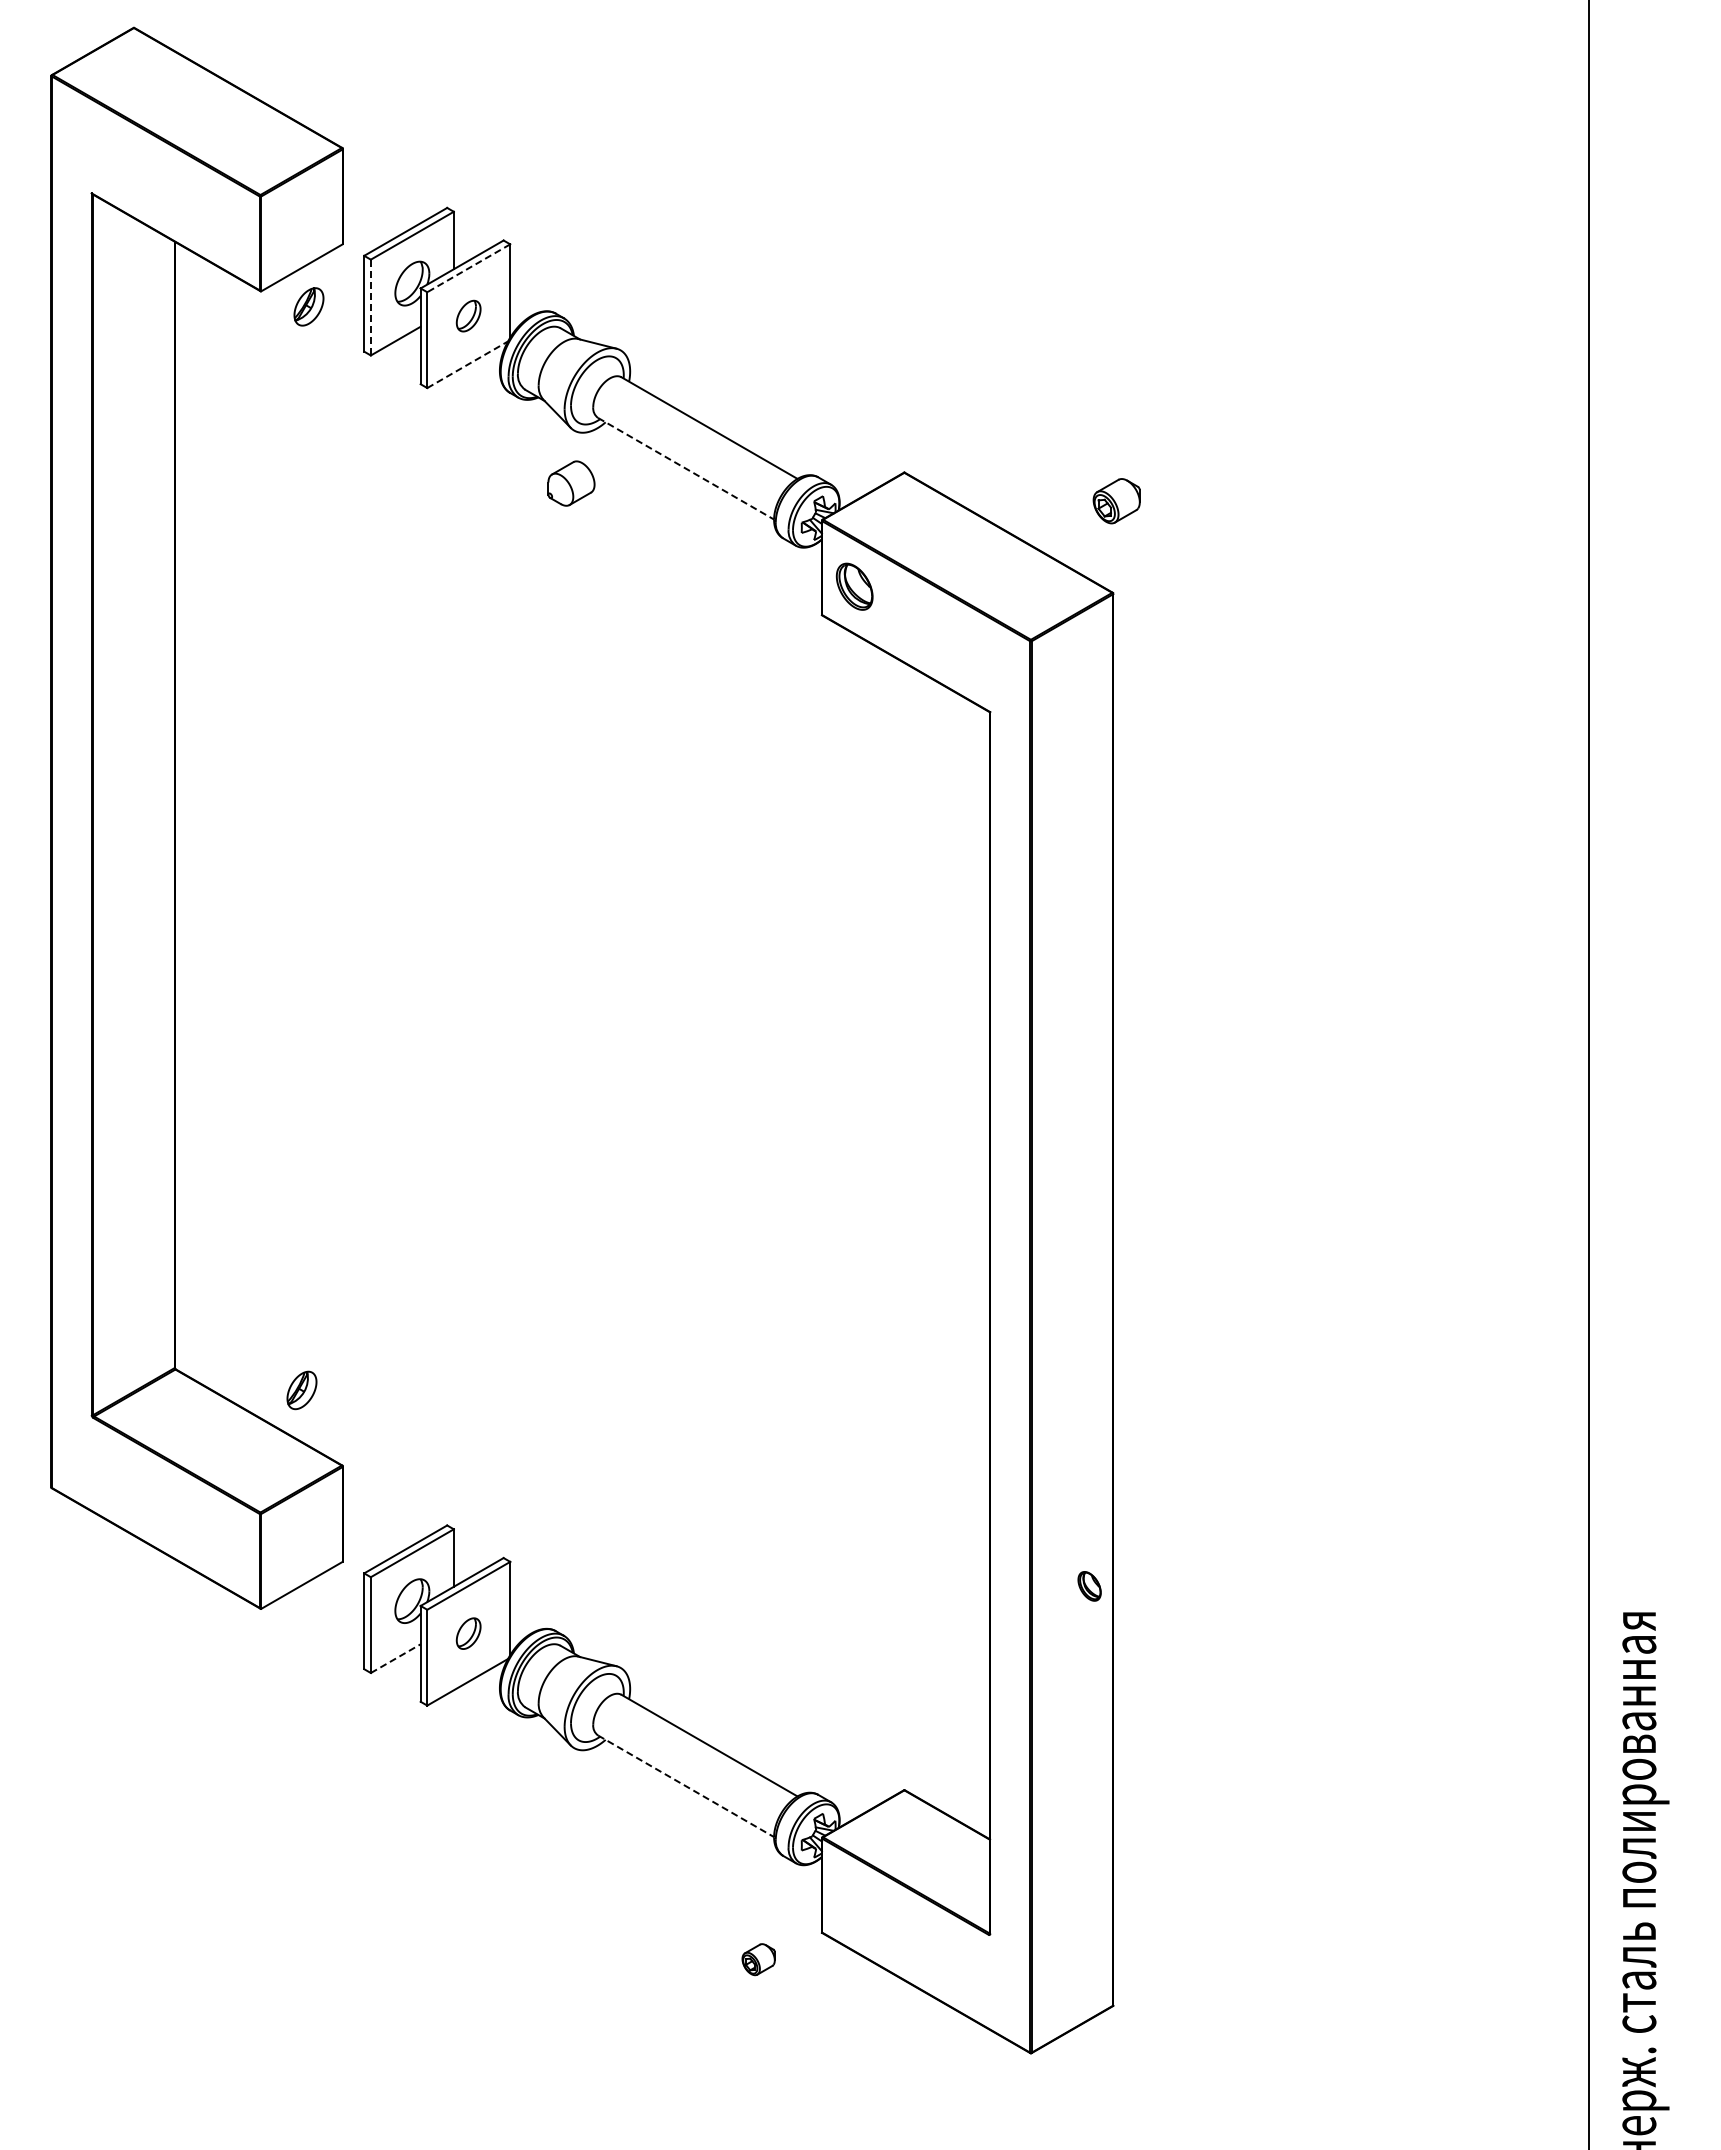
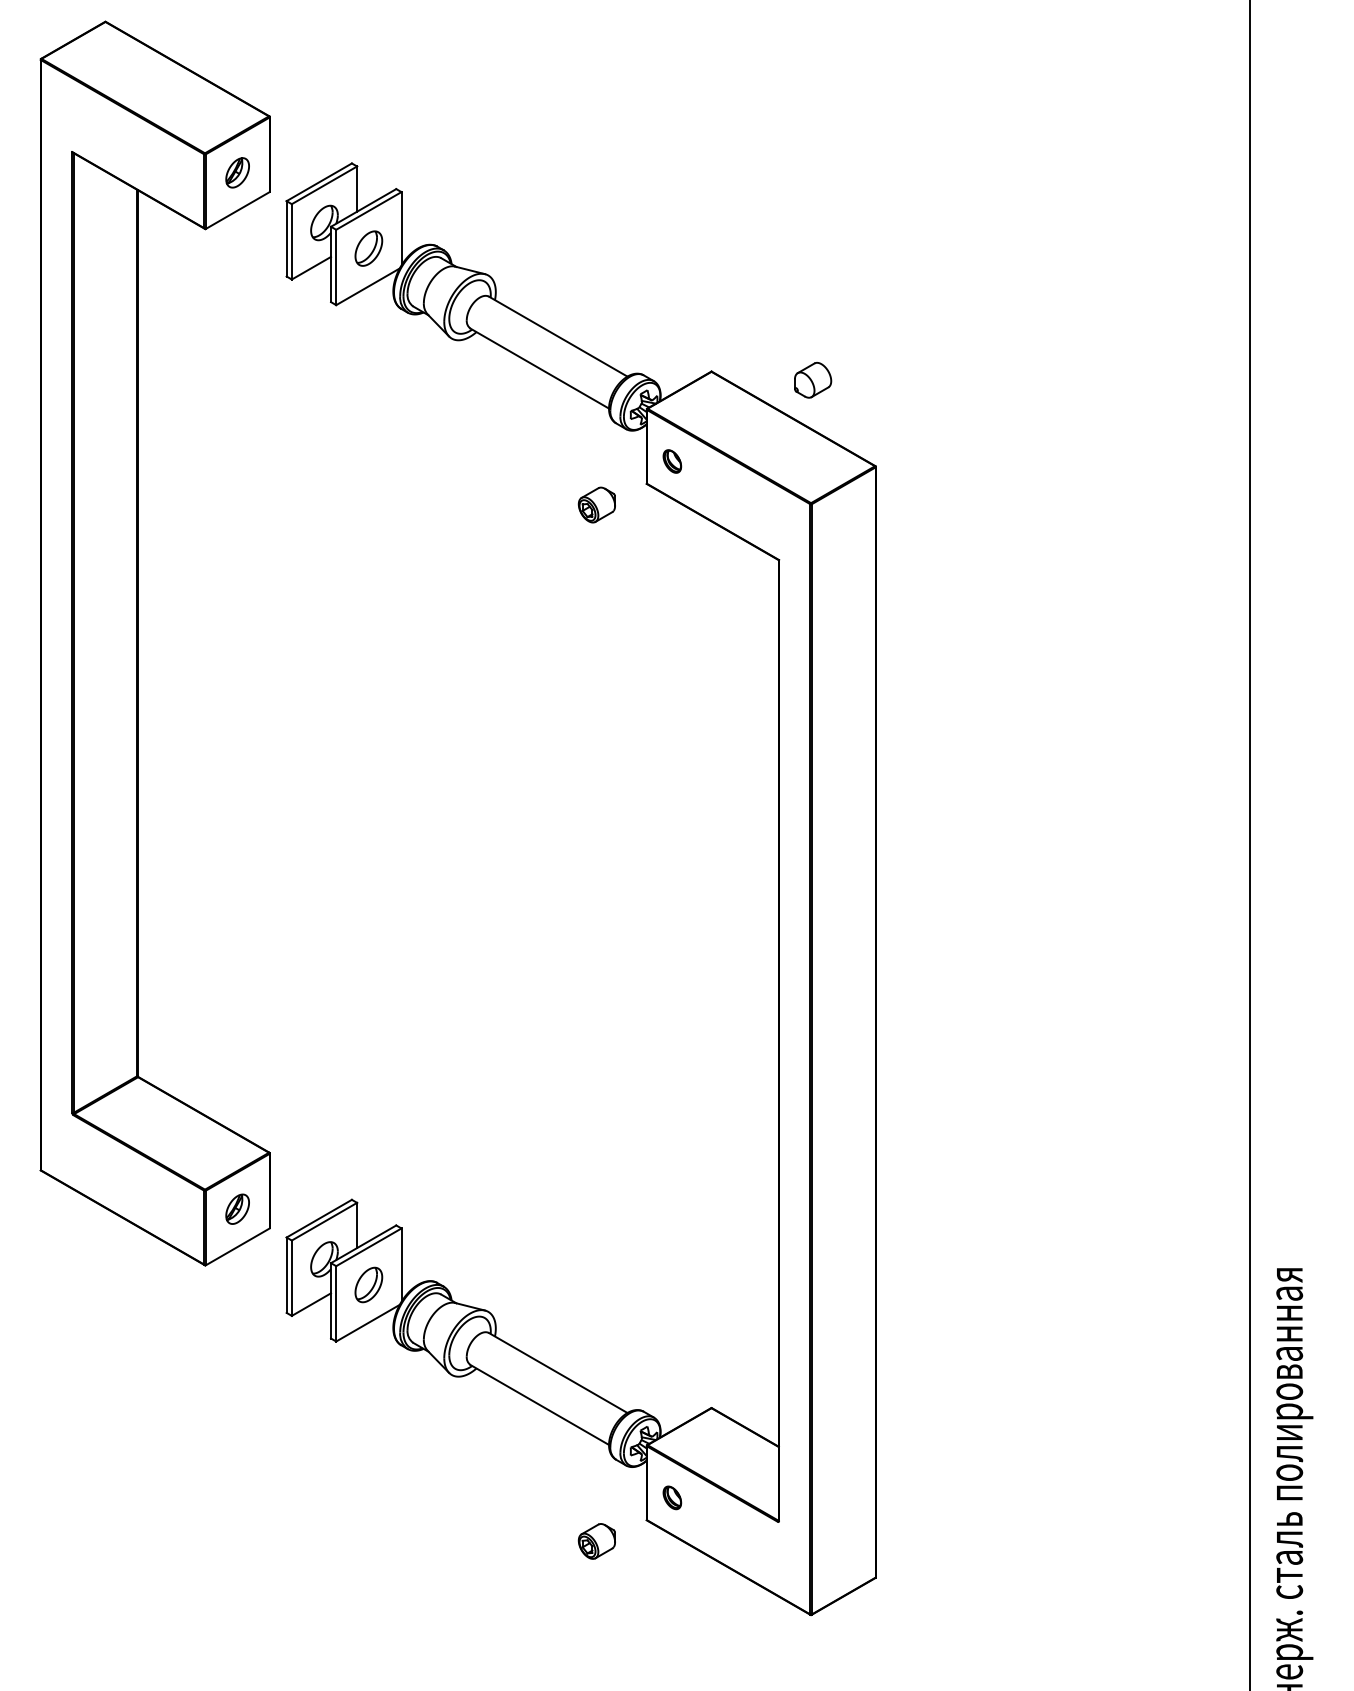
line: (468, 268) -> (368, 211), dashed -> solid
part: (308, 306) -> (237, 172), moved
line: (370, 307) -> (291, 241), dashed -> solid
part: (468, 315) -> (368, 248), size x1.43
line: (467, 364) -> (367, 286), dashed -> solid
line: (686, 468) -> (540, 368), dashed -> solid
part: (571, 483) -> (813, 380), moved
part: (1116, 501) -> (596, 505), moved
part: (854, 586) -> (672, 461), size x0.62
part: (301, 1390) -> (237, 1209), moved
part: (1089, 1586) -> (672, 1497), moved
part: (468, 1633) -> (368, 1284), size x1.43
line: (395, 1658) -> (311, 1304), dashed -> solid
line: (686, 1786) -> (540, 1405), dashed -> solid
part: (758, 1959) -> (596, 1541), size x1.43

